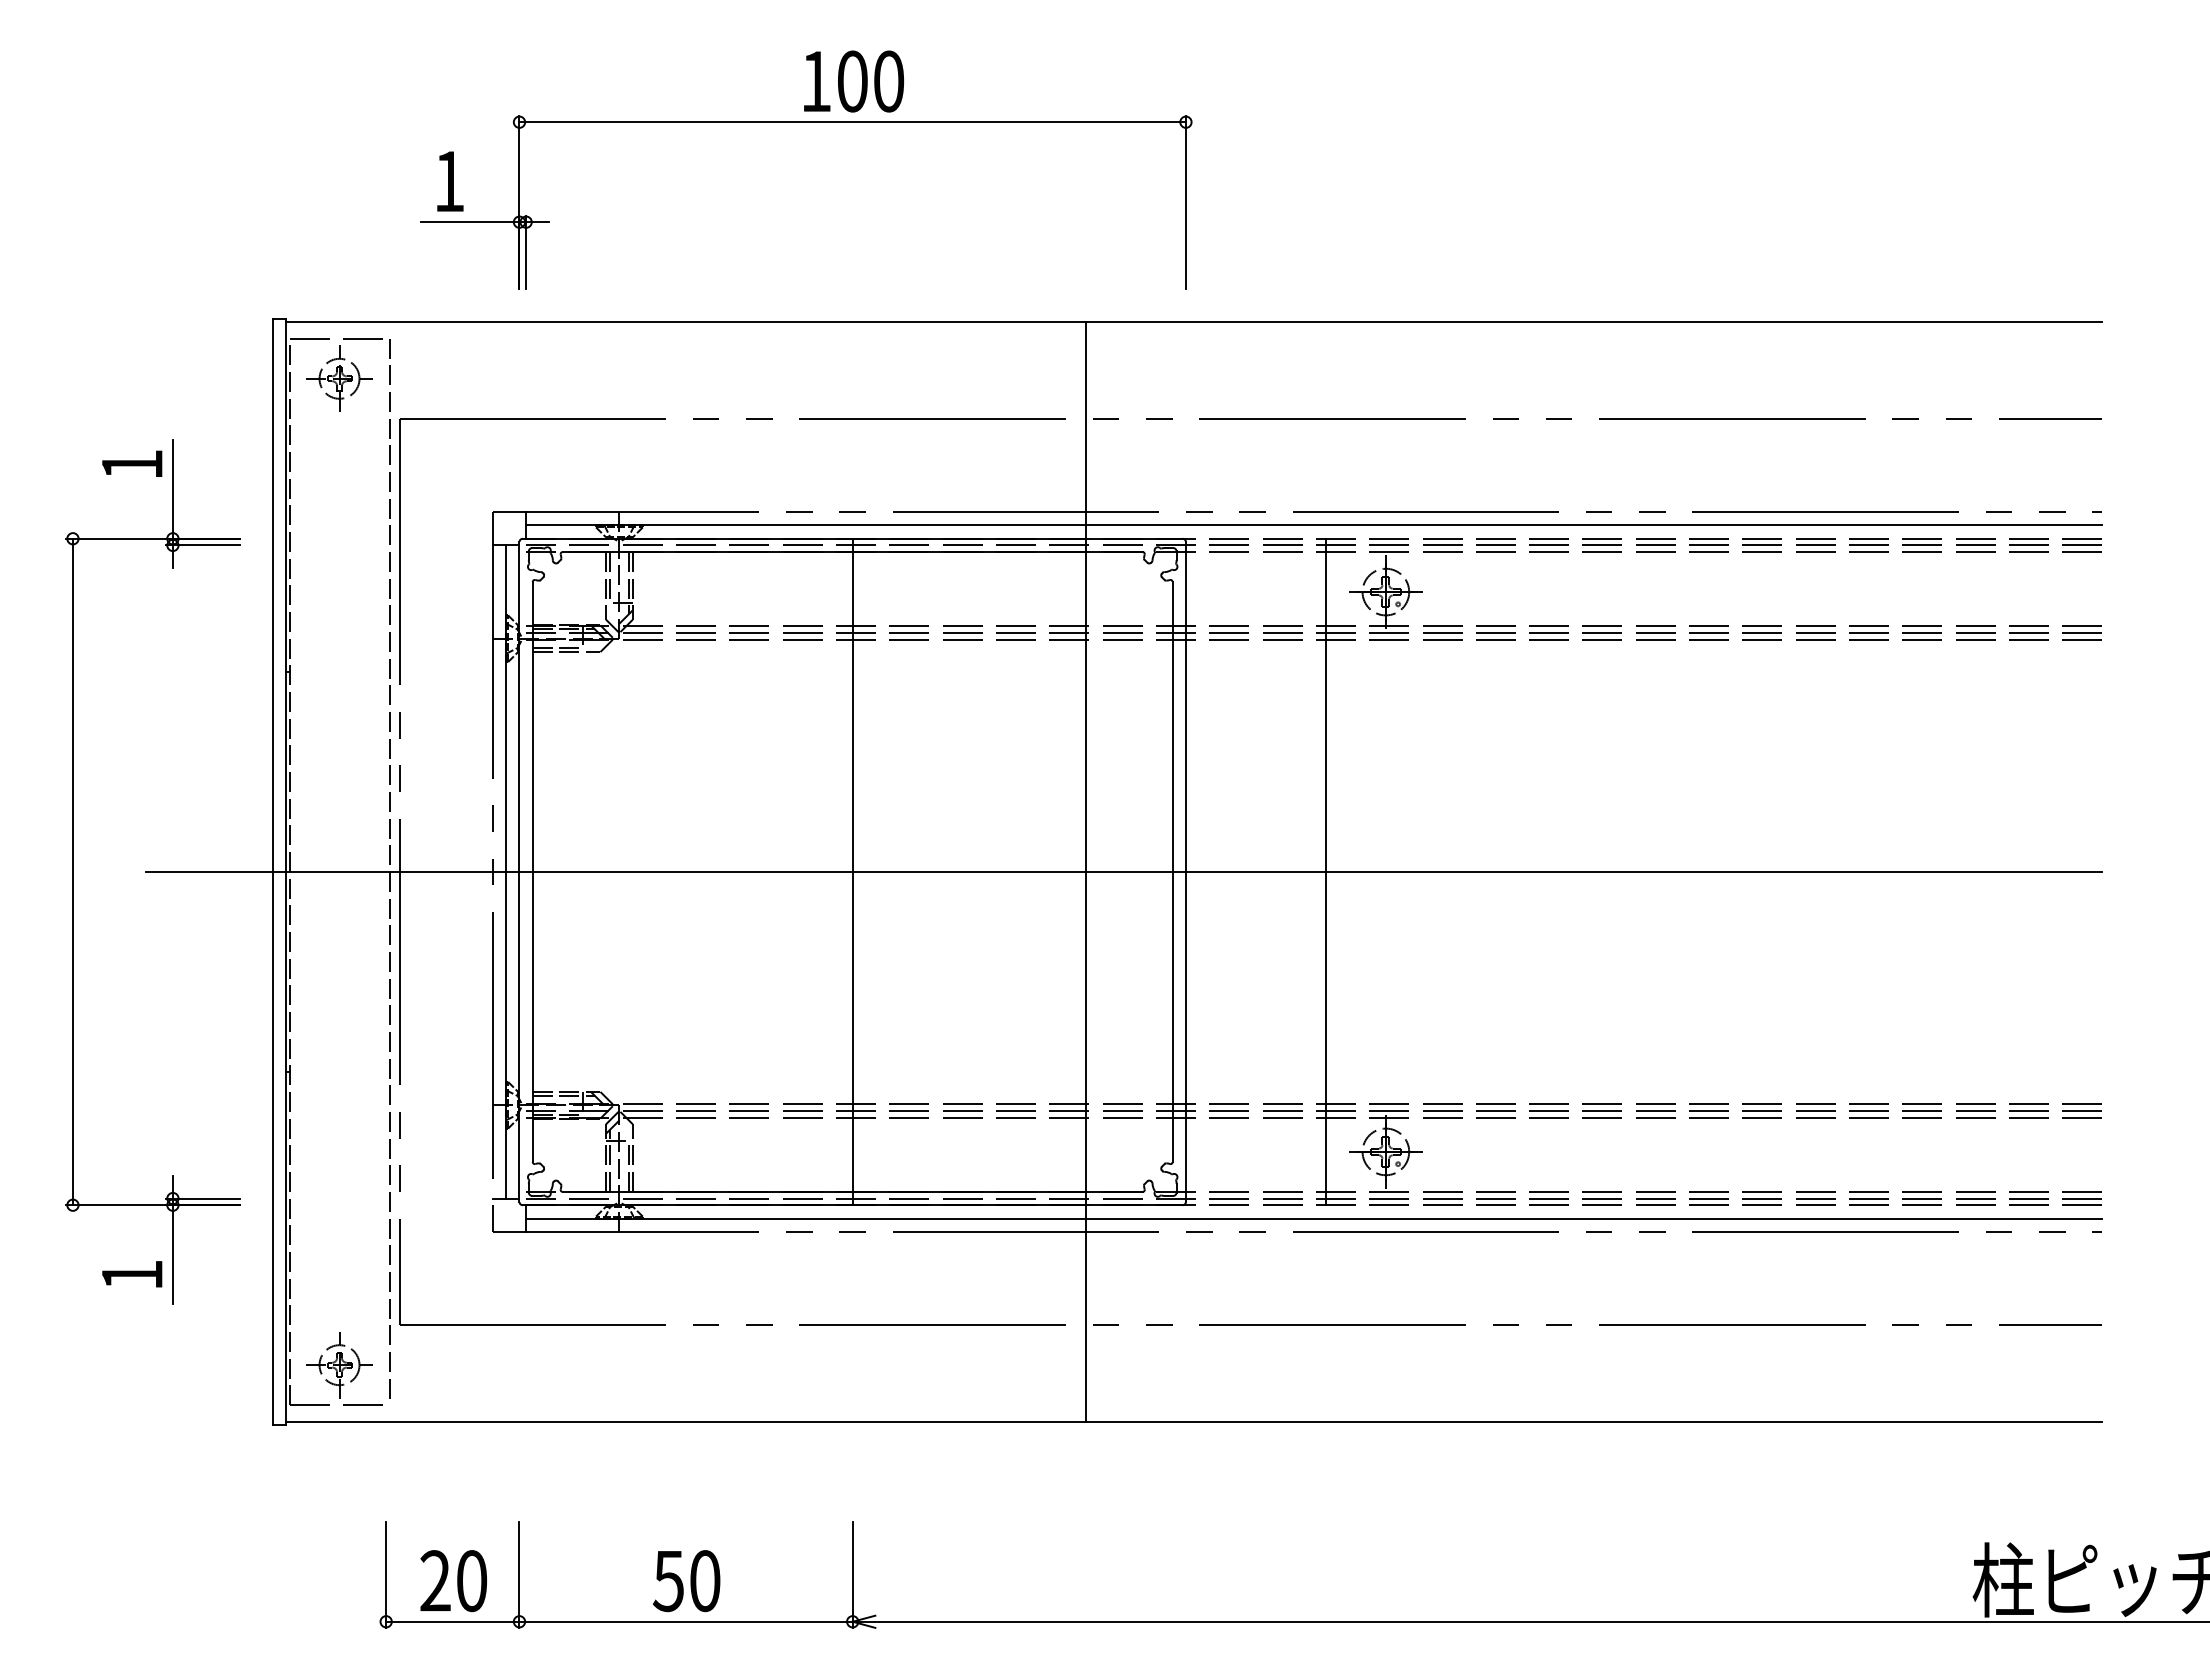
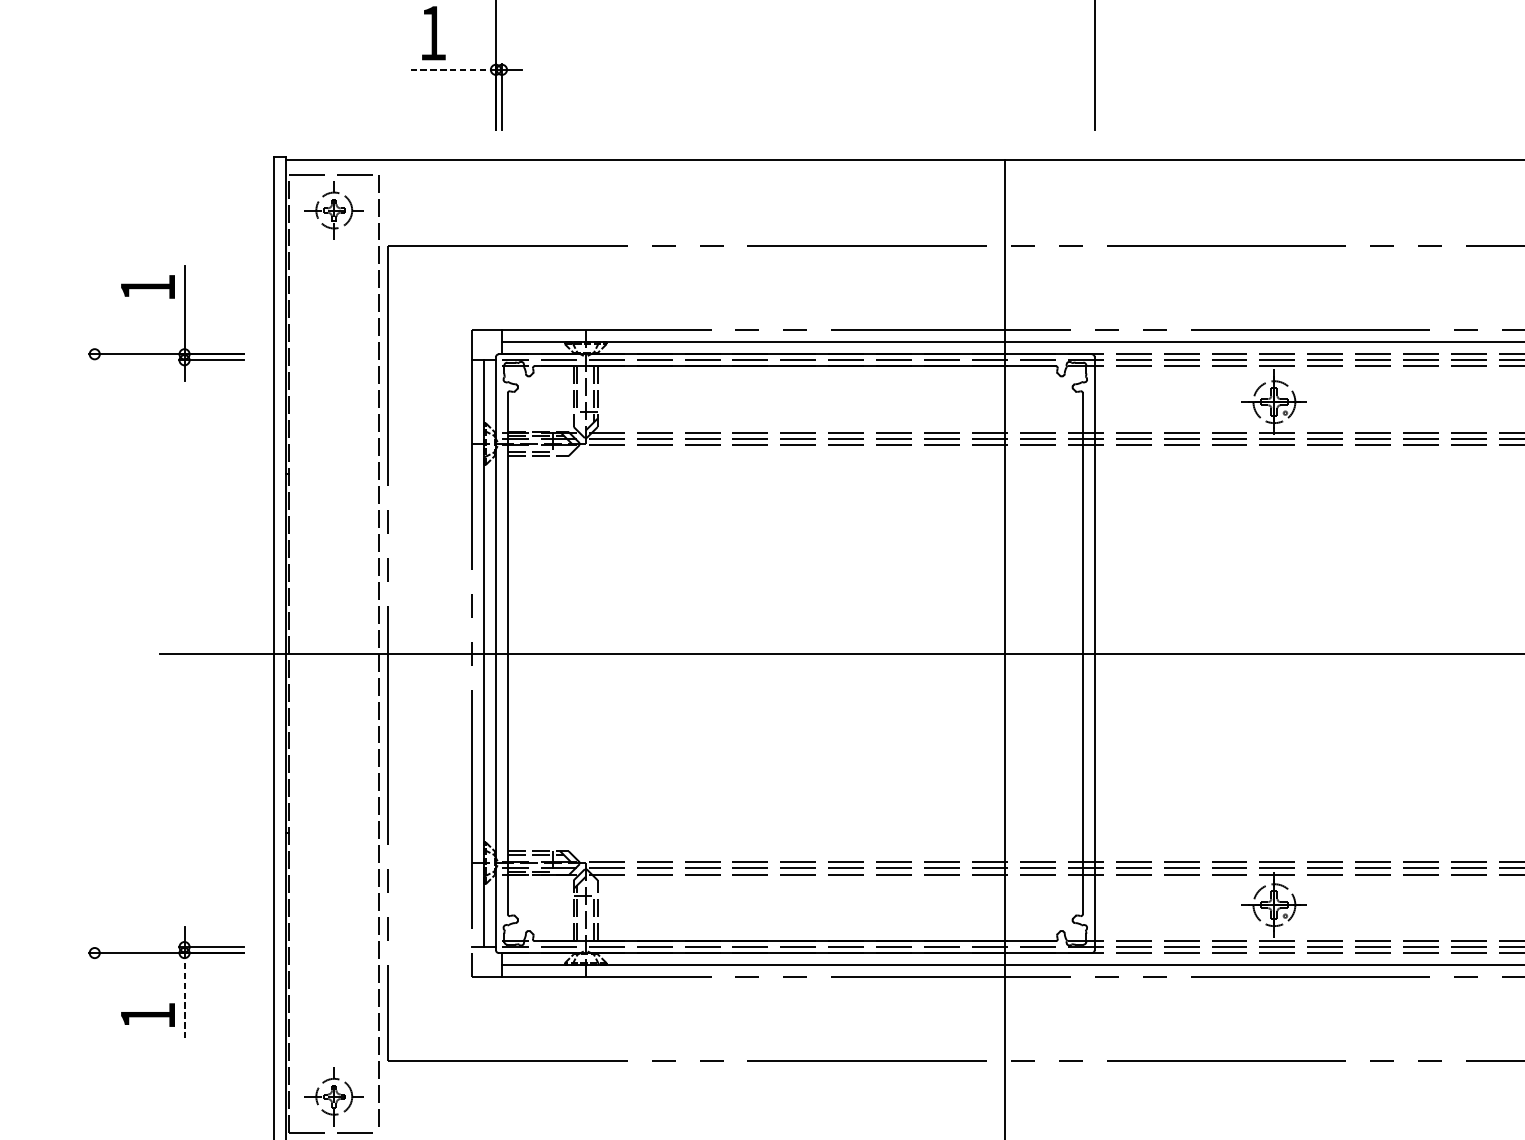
line: (469, 222) -> (451, 70), solid -> dashed
line: (72, 871) -> (94, 653), removed
line: (852, 871) -> (795, 653), removed
line: (1325, 871) -> (1220, 653), removed
line: (172, 1255) -> (184, 998), solid -> dashed

